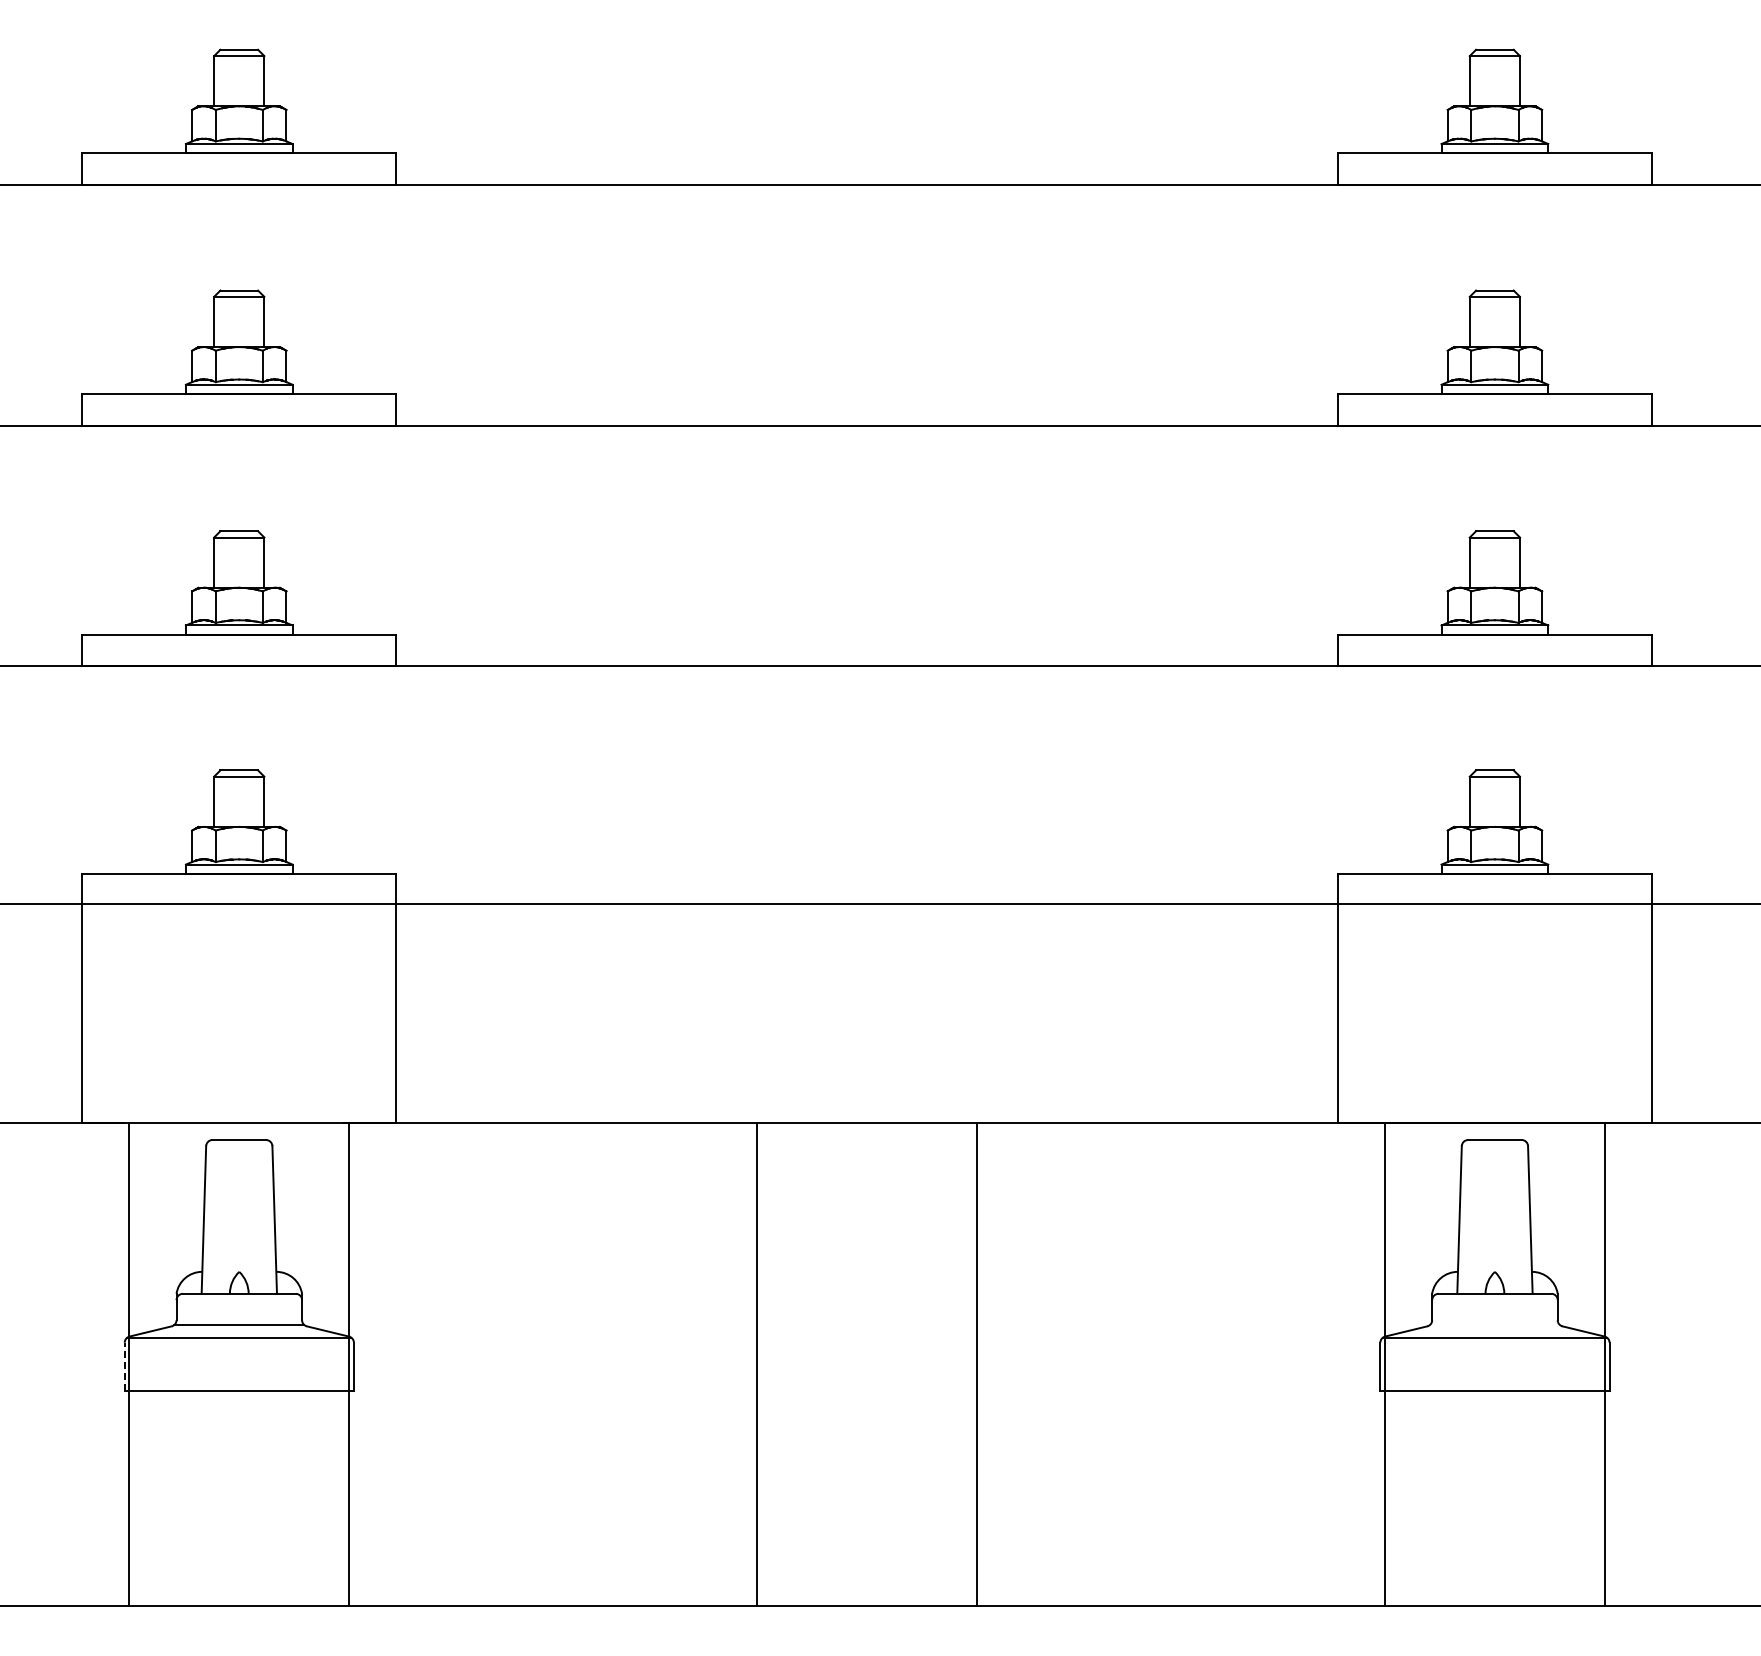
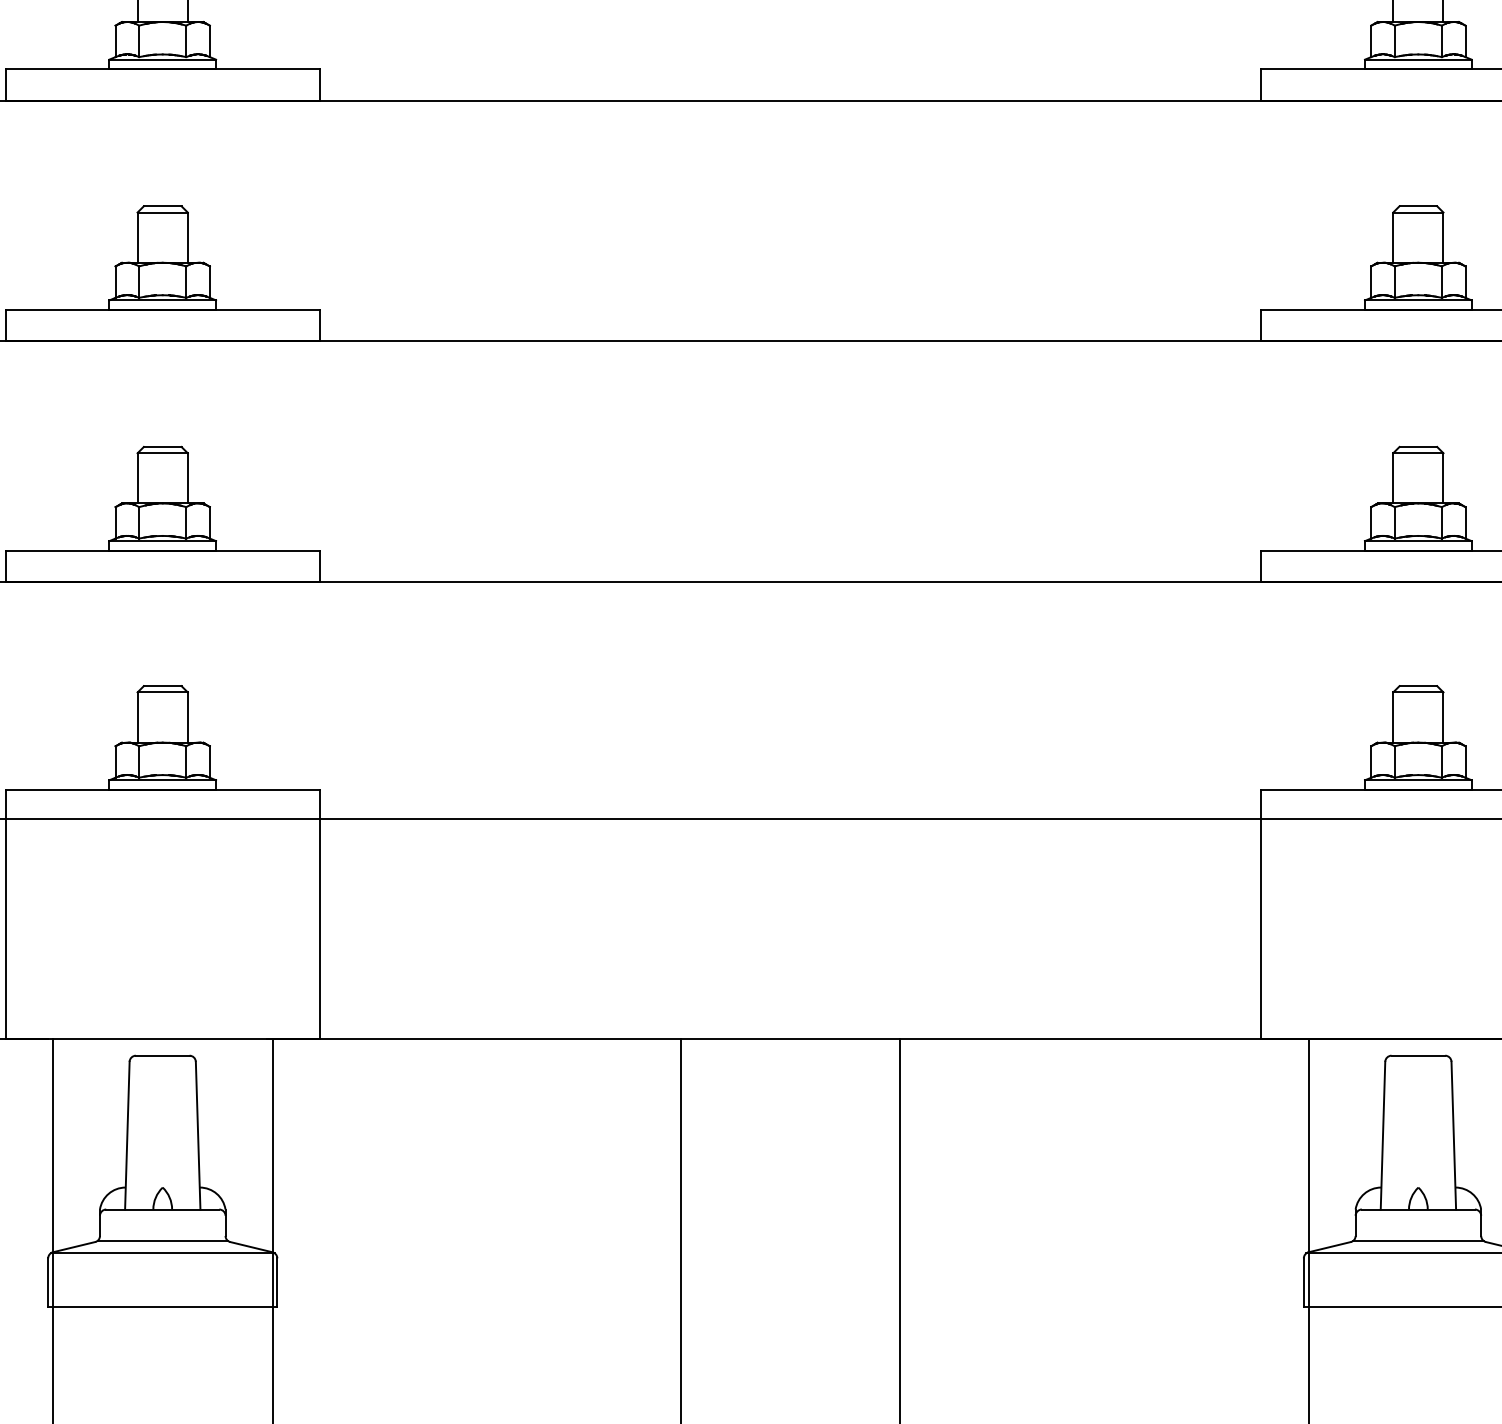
line: (1494, 1325) -> (1417, 1241), added
line: (124, 1366) -> (47, 1282), dashed -> solid

